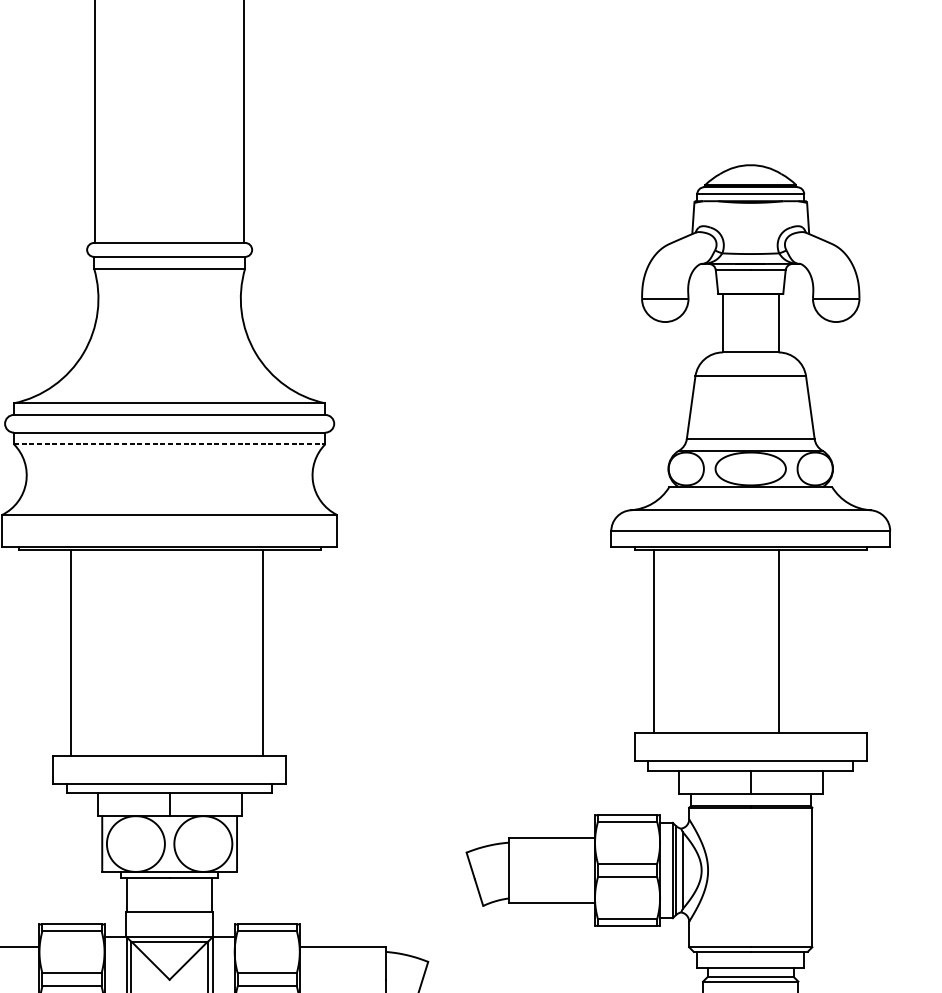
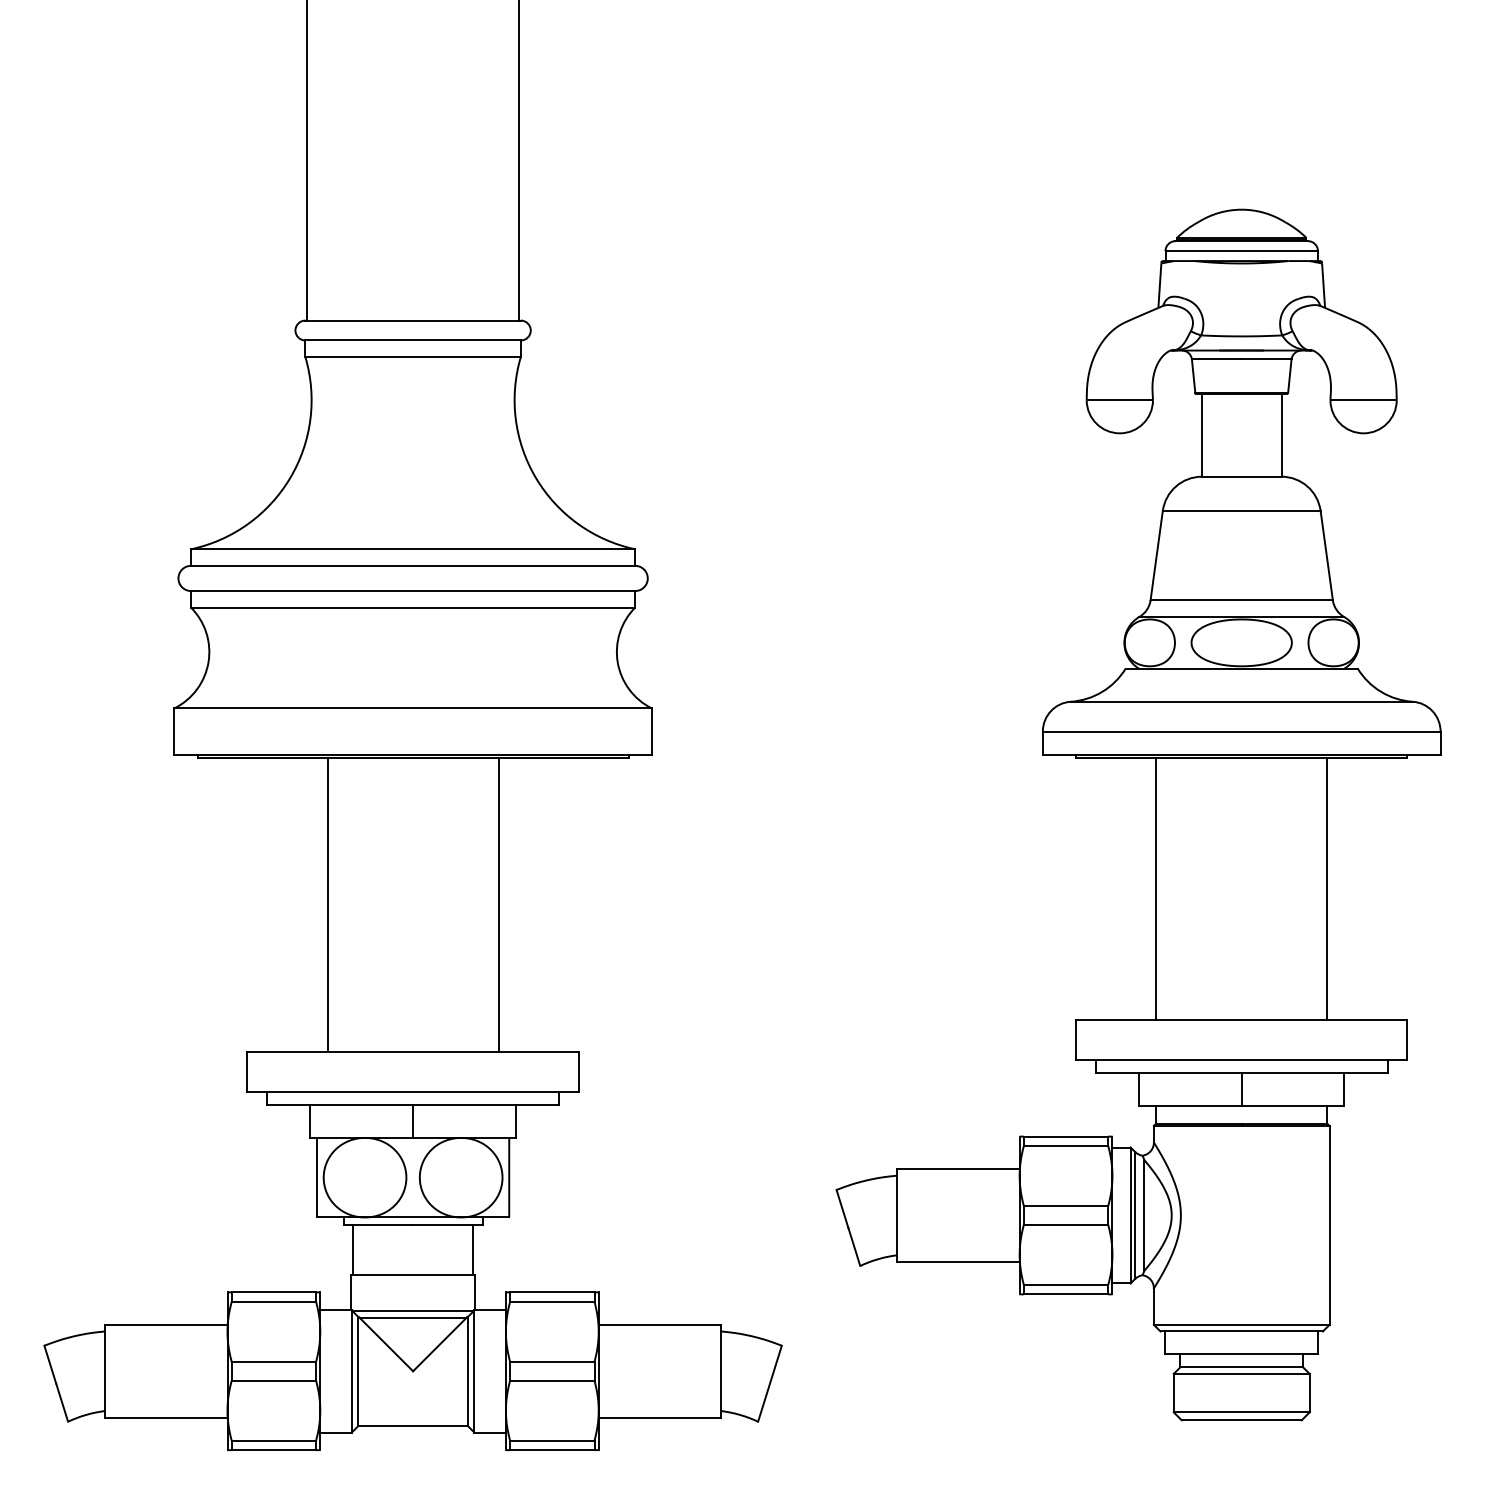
line: (169, 444) -> (413, 607), dashed -> solid
line: (654, 641) -> (1156, 888), moved
line: (779, 641) -> (1327, 888), moved
line: (71, 652) -> (327, 904), moved
line: (263, 652) -> (498, 904), moved

